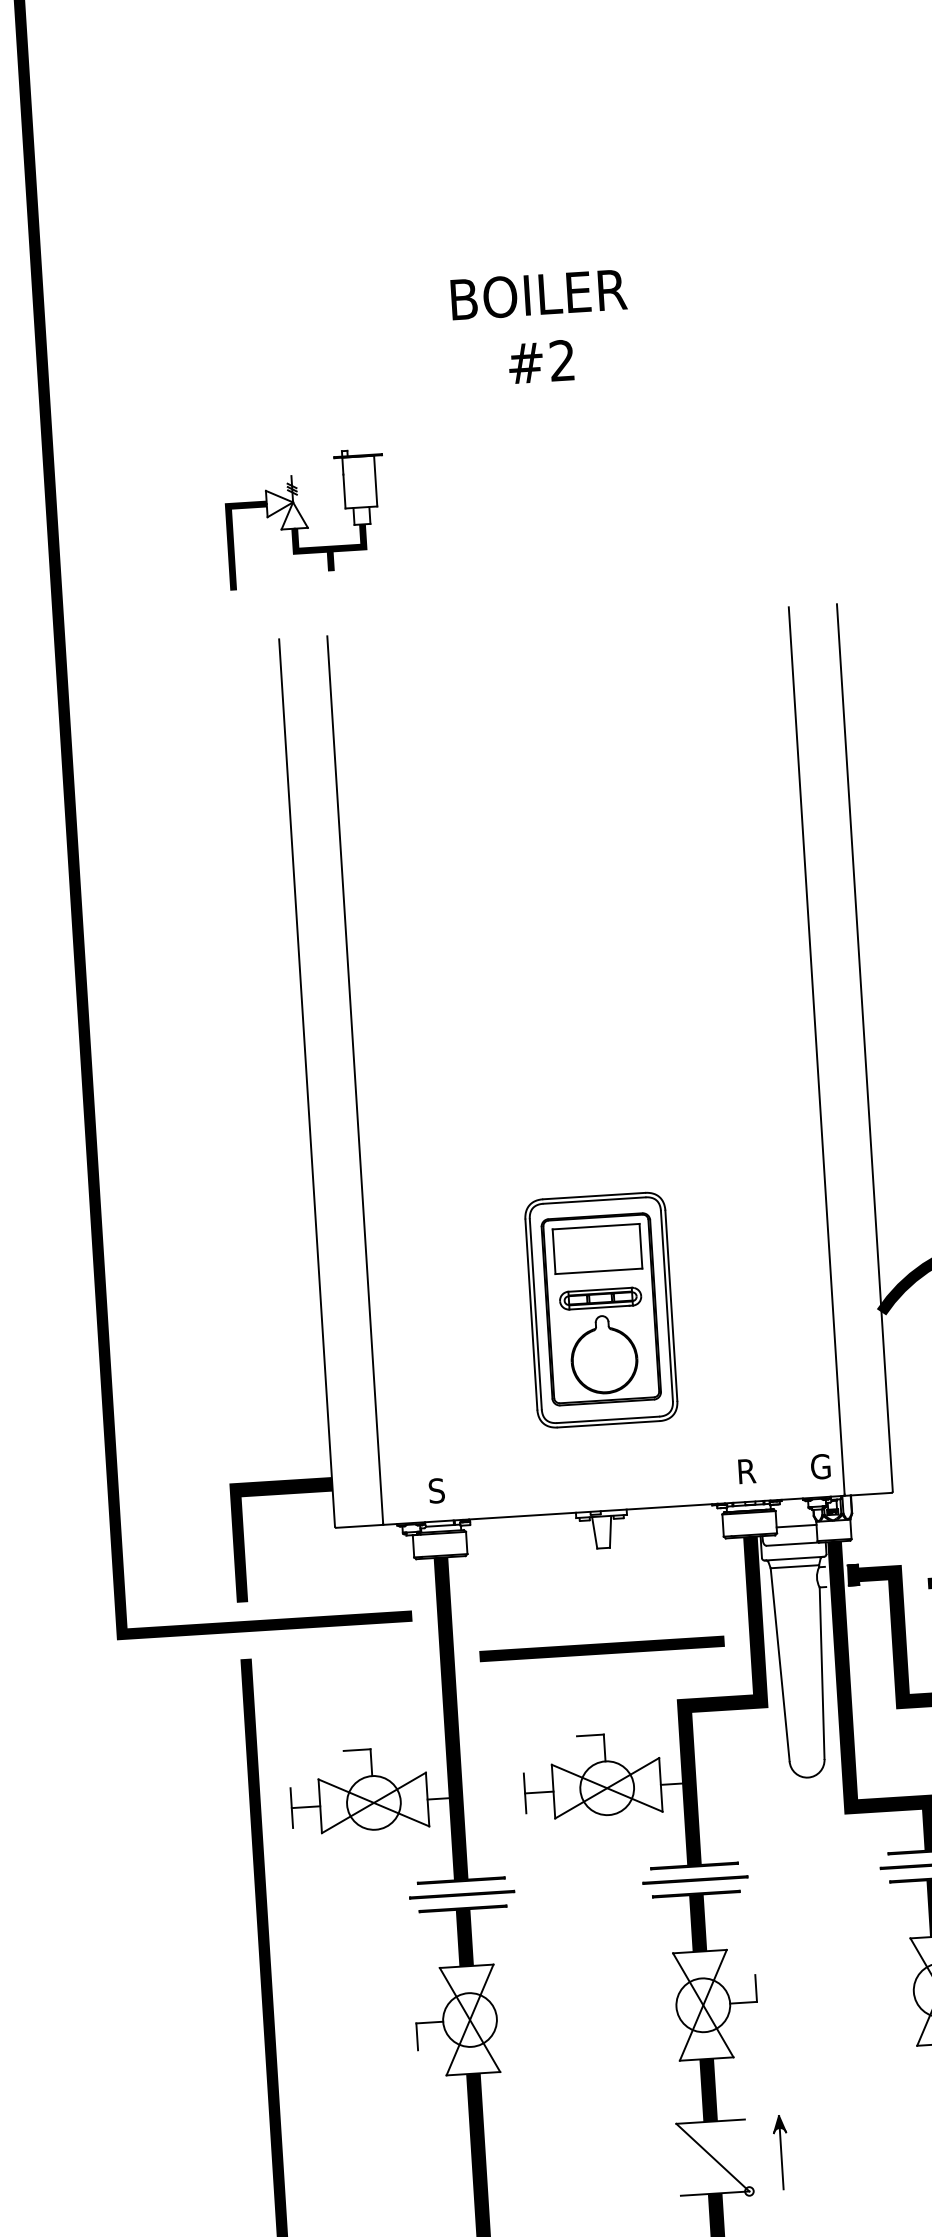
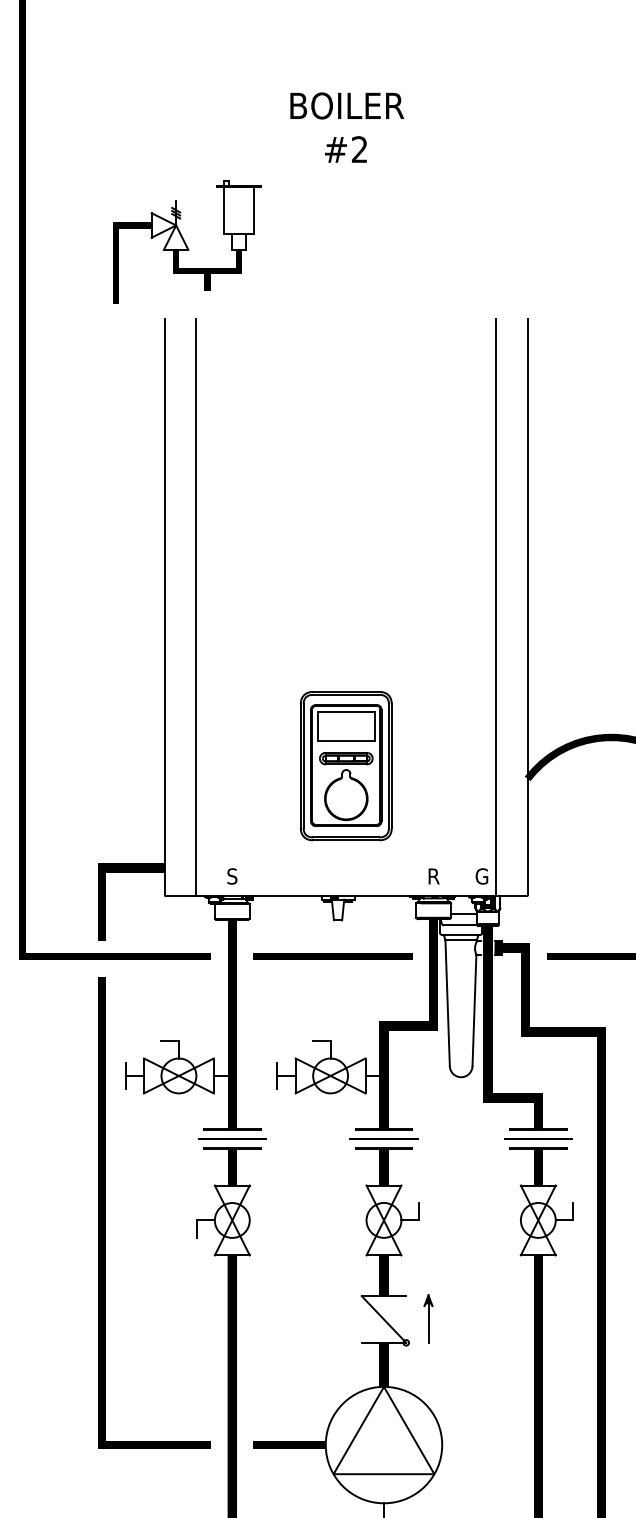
part: (306, 518) -> (187, 241), size x1.43
line: (601, 1648) -> (332, 956), moved

